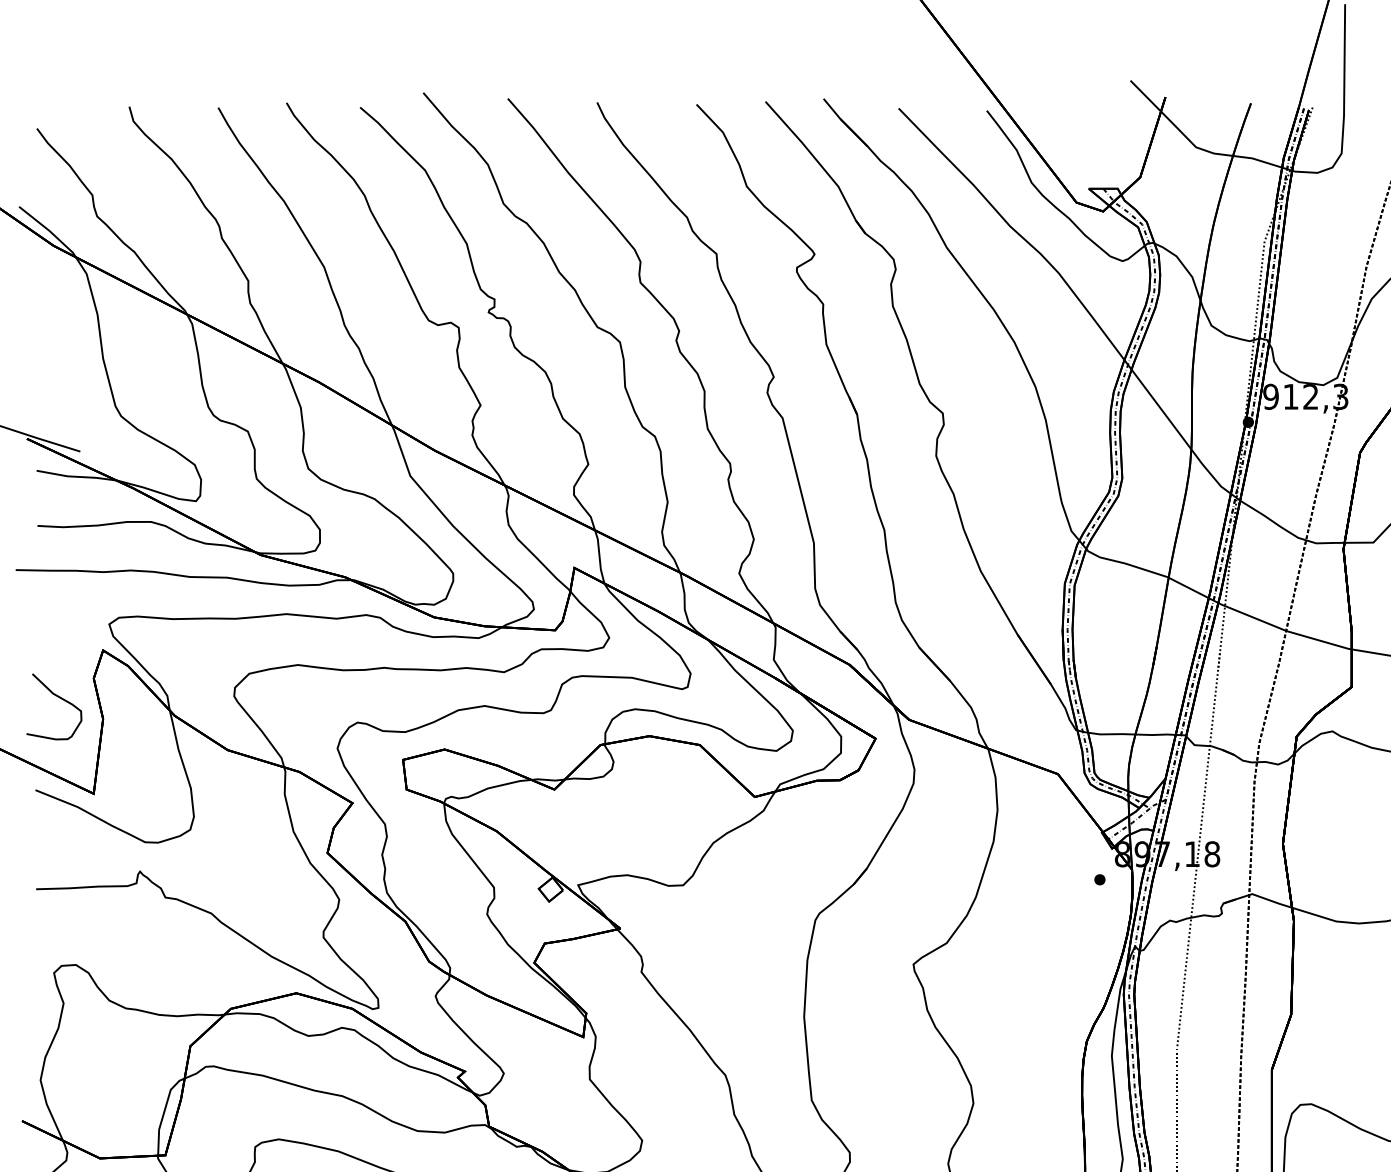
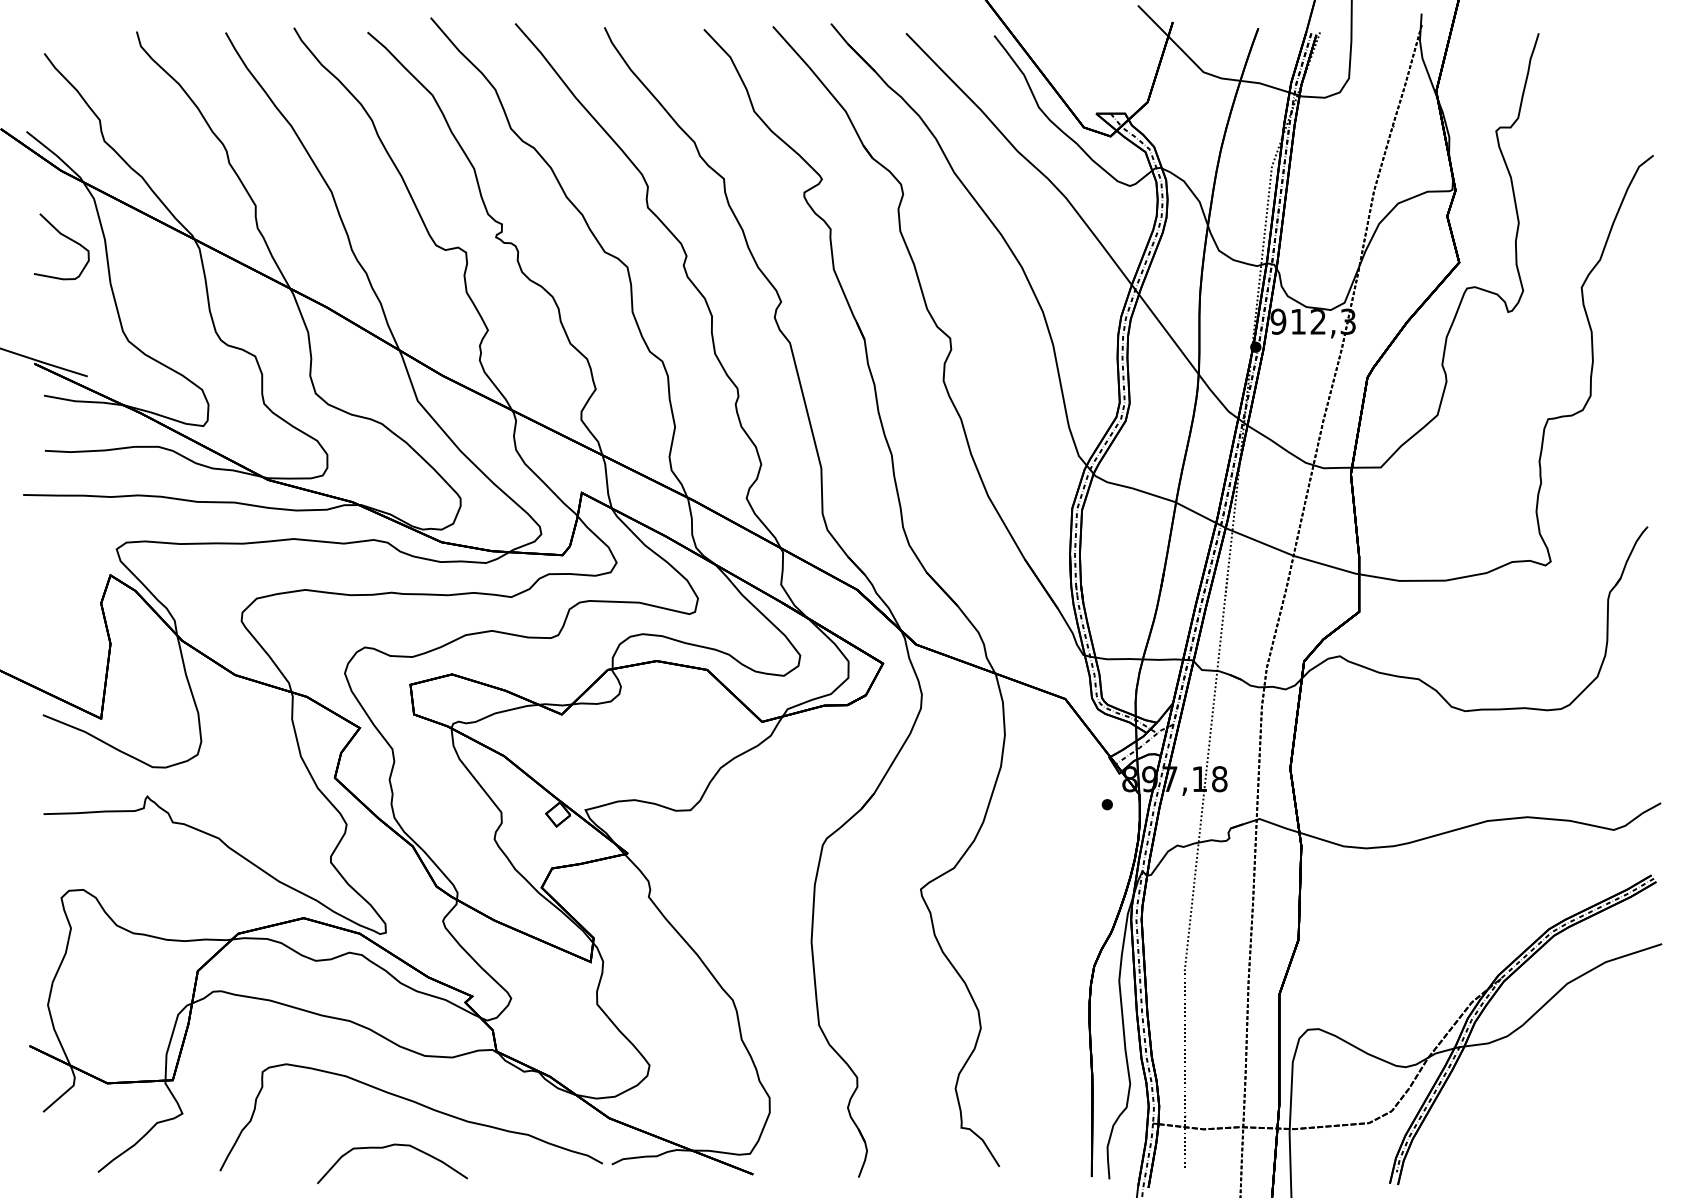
curve: (58, 697) -> (65, 237), moved

